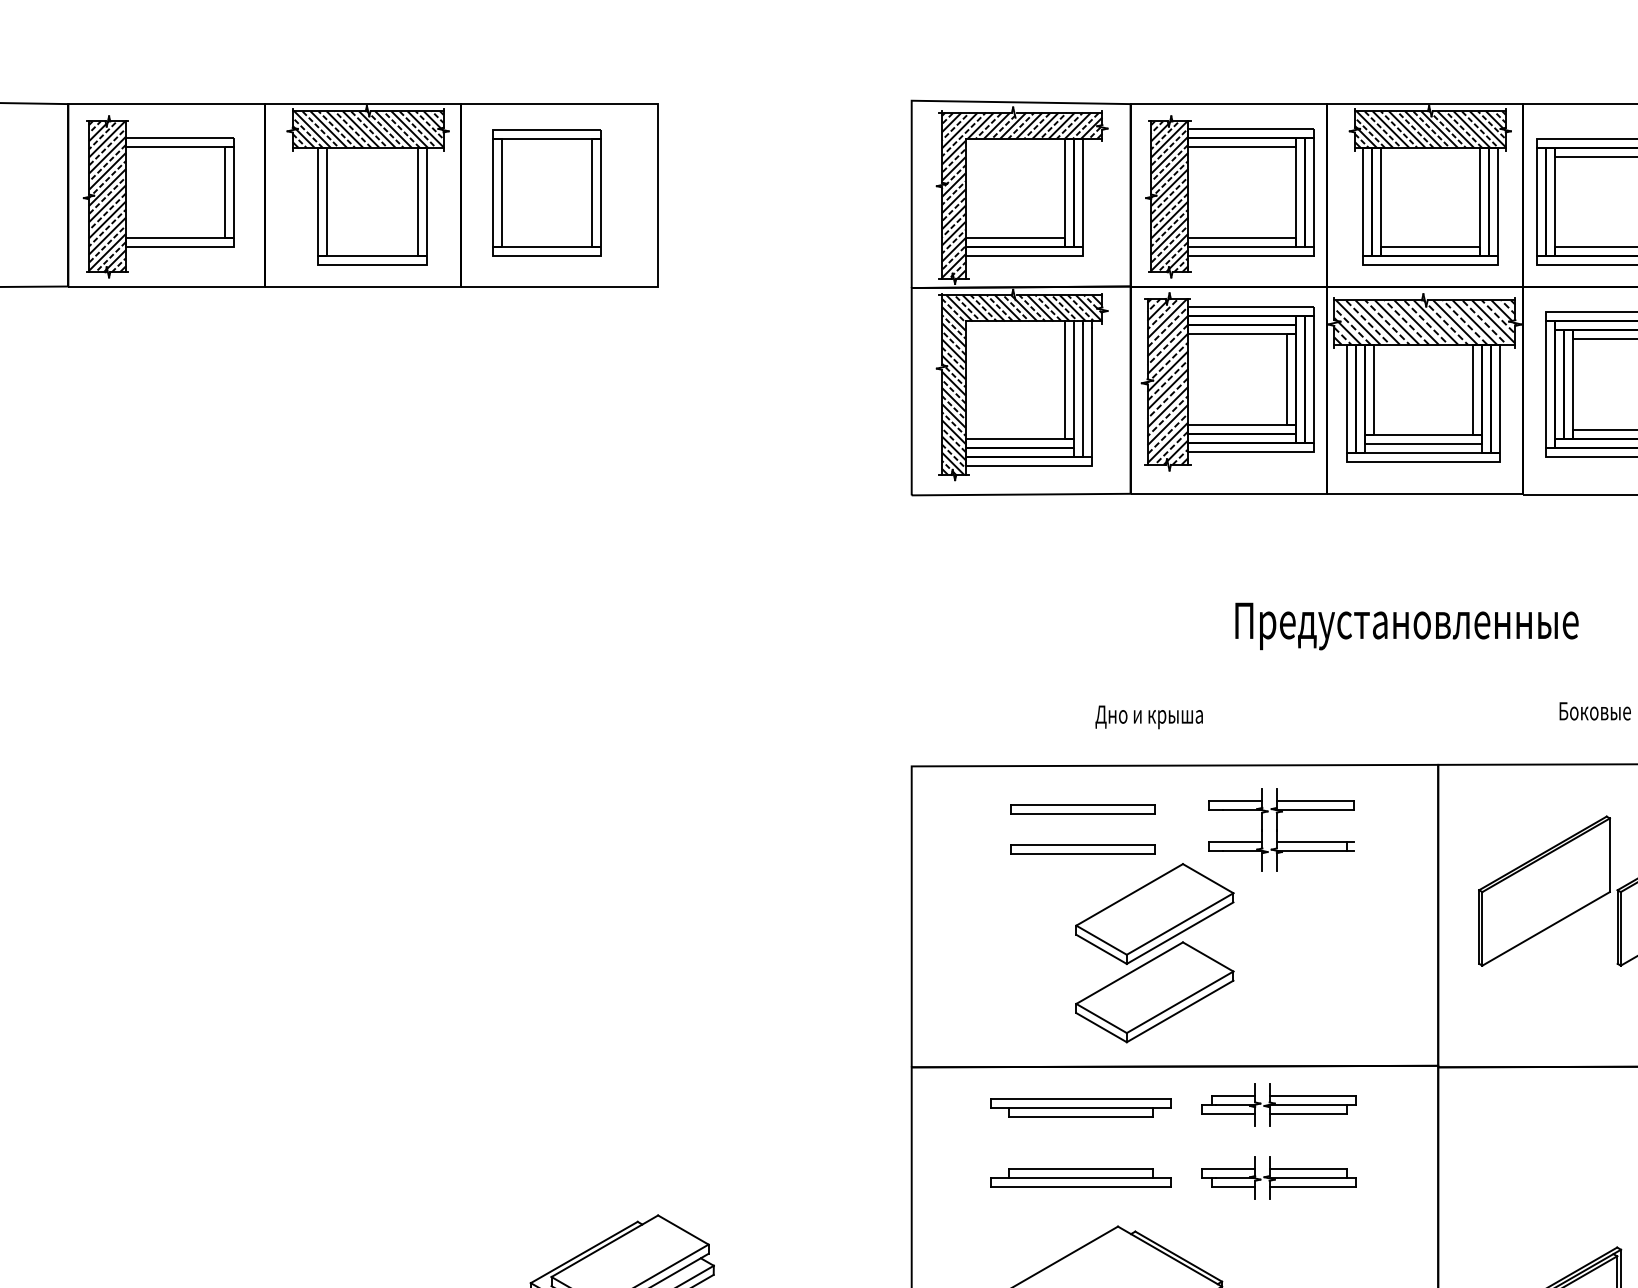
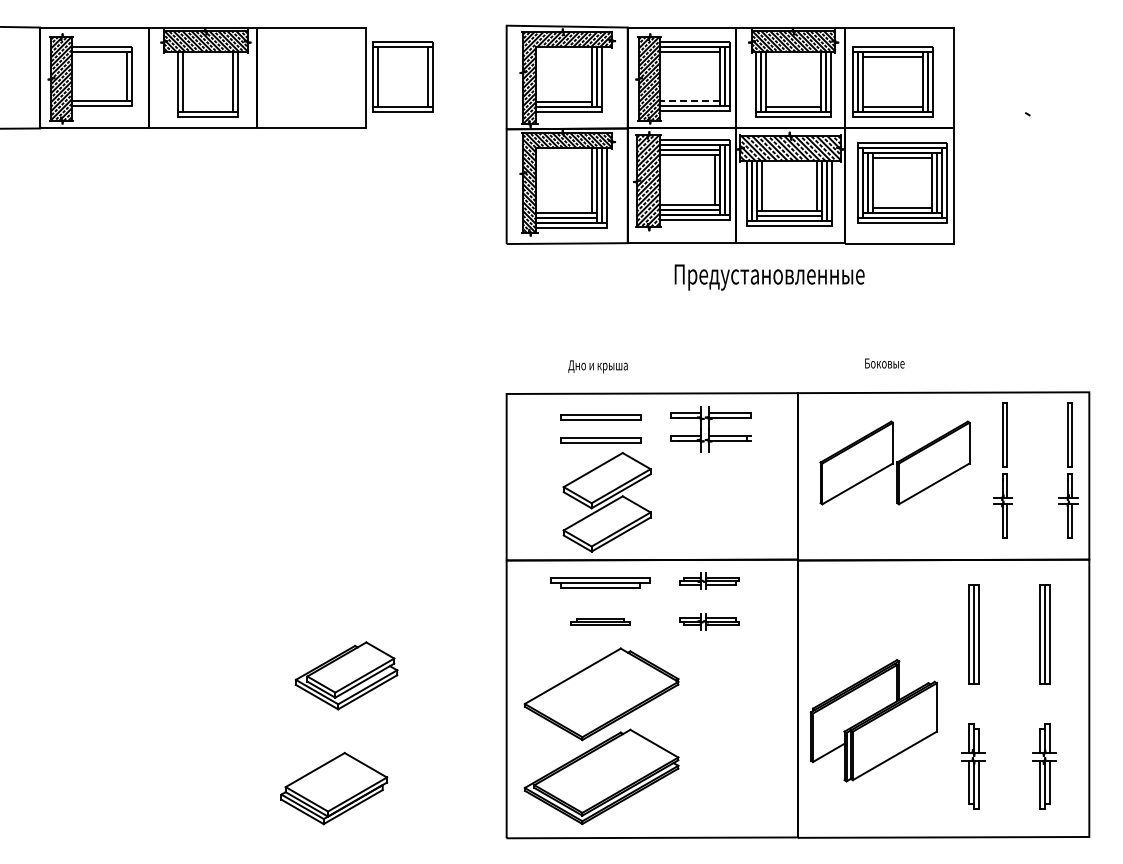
part: (546, 192) -> (402, 76), moved
line: (1242, 237) -> (689, 101), solid -> dashed
text: (1406, 626) -> (769, 277), moved
text: (1148, 716) -> (597, 366), moved
part: (1153, 953) -> (606, 502), moved
part: (1278, 1105) -> (709, 581), size x0.7
part: (1081, 1177) -> (600, 621), size x0.6
part: (1278, 1177) -> (709, 621), size x0.7

